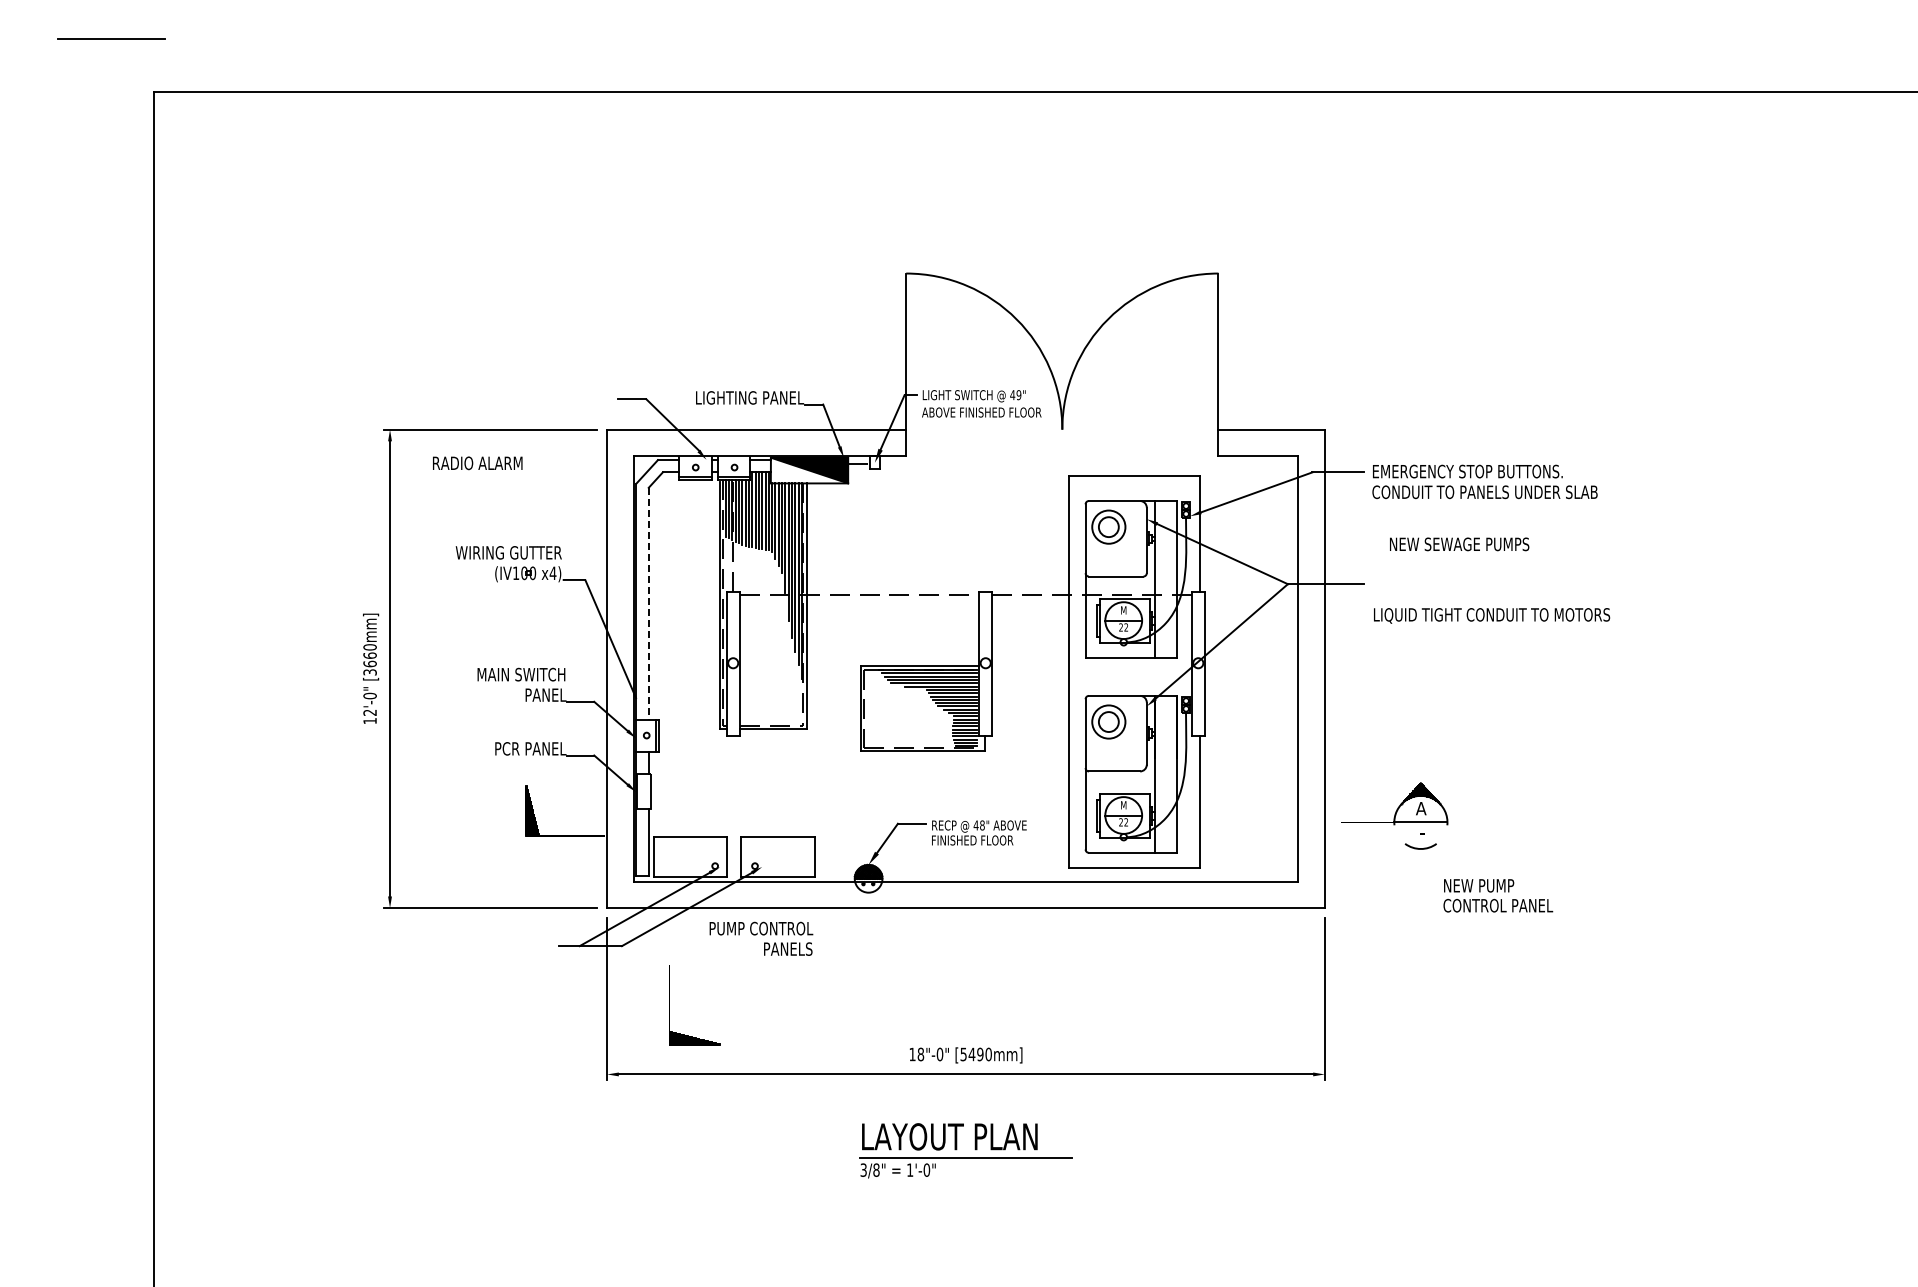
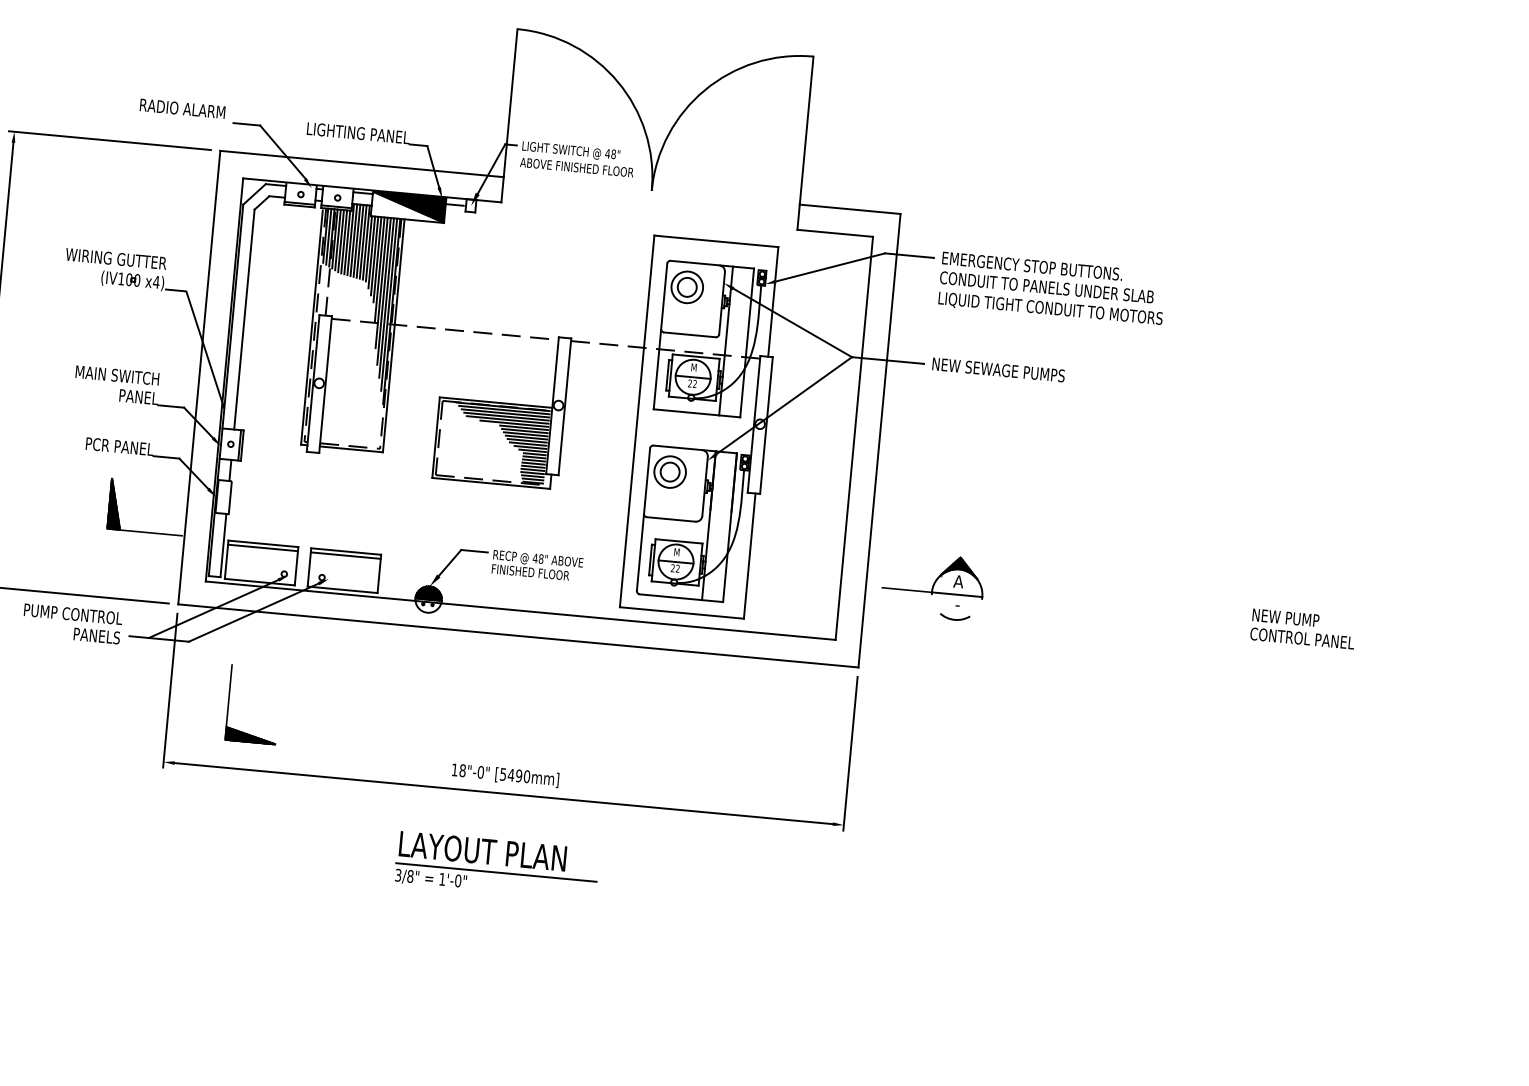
text: (1018, 395) -> (613, 154), 49" -> 48"
text: (477, 463) -> (182, 108), moved
text: (1459, 544) -> (998, 370), moved
line: (648, 603) -> (244, 319), dashed -> solid
text: (1492, 615) -> (1051, 309), moved
line: (690, 840) -> (263, 547), added
line: (777, 840) -> (345, 555), added
text: (1498, 895) -> (1303, 628), moved
text: (761, 938) -> (72, 623), moved

